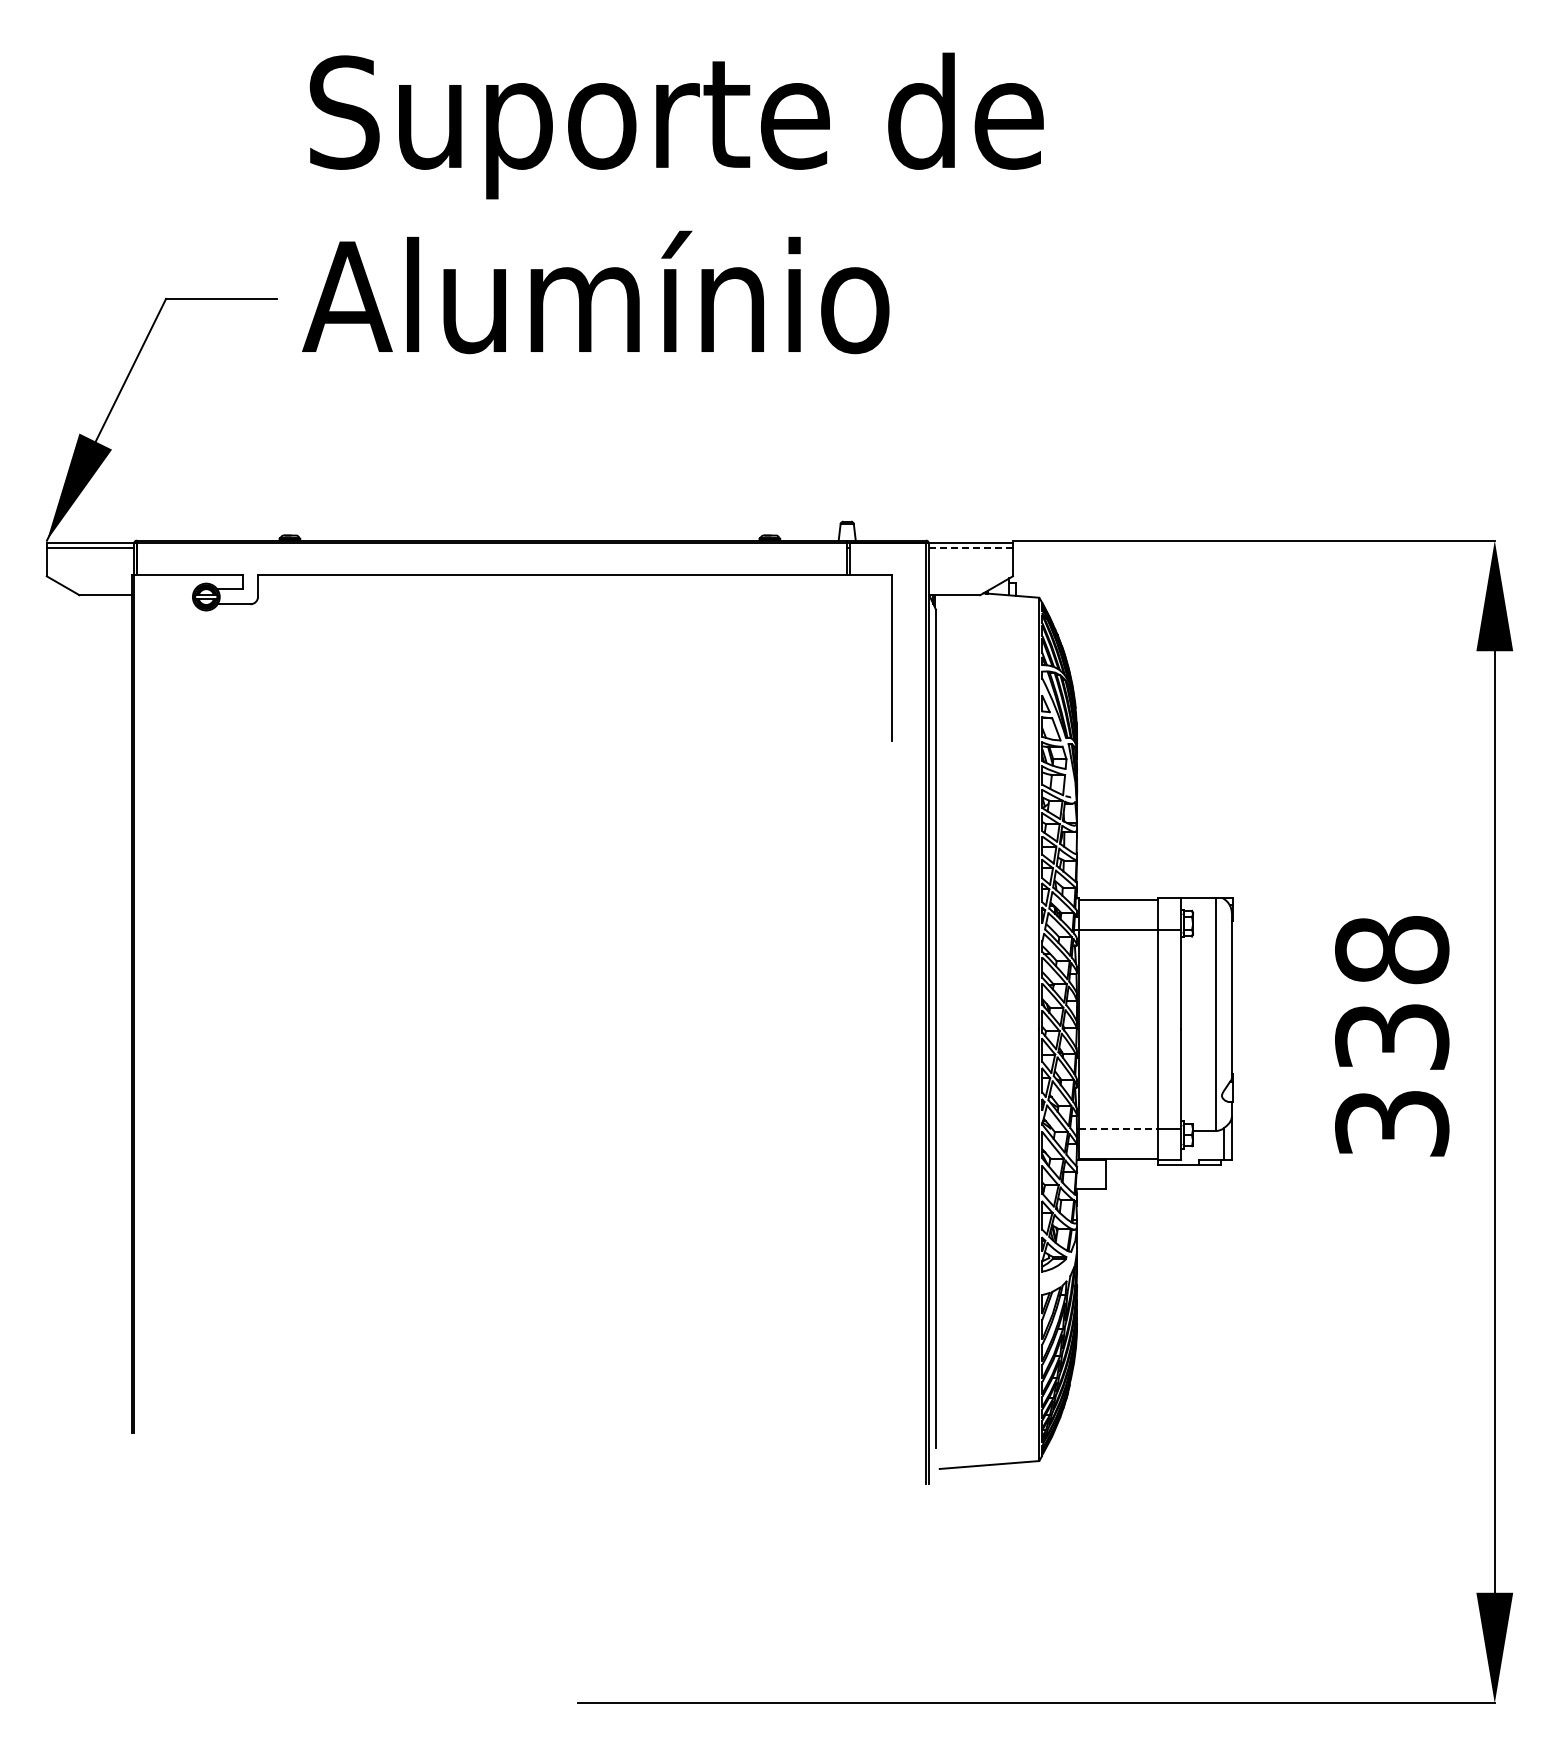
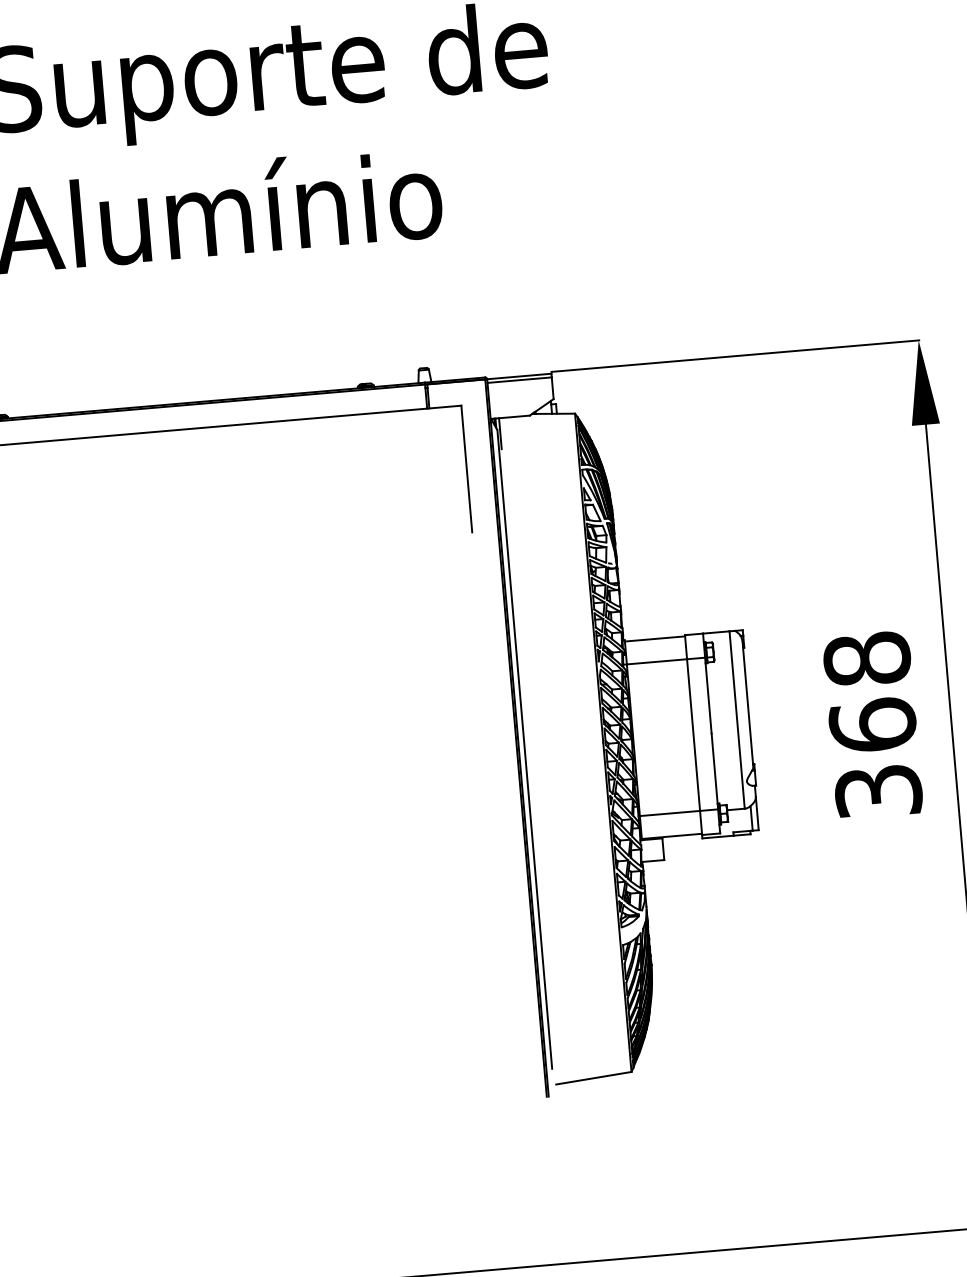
line: (971, 547) -> (520, 379), dashed -> solid
line: (939, 615) -> (500, 433), added
text: (1392, 1036) -> (873, 725), 338 -> 368
line: (1118, 1128) -> (670, 813), dashed -> solid

